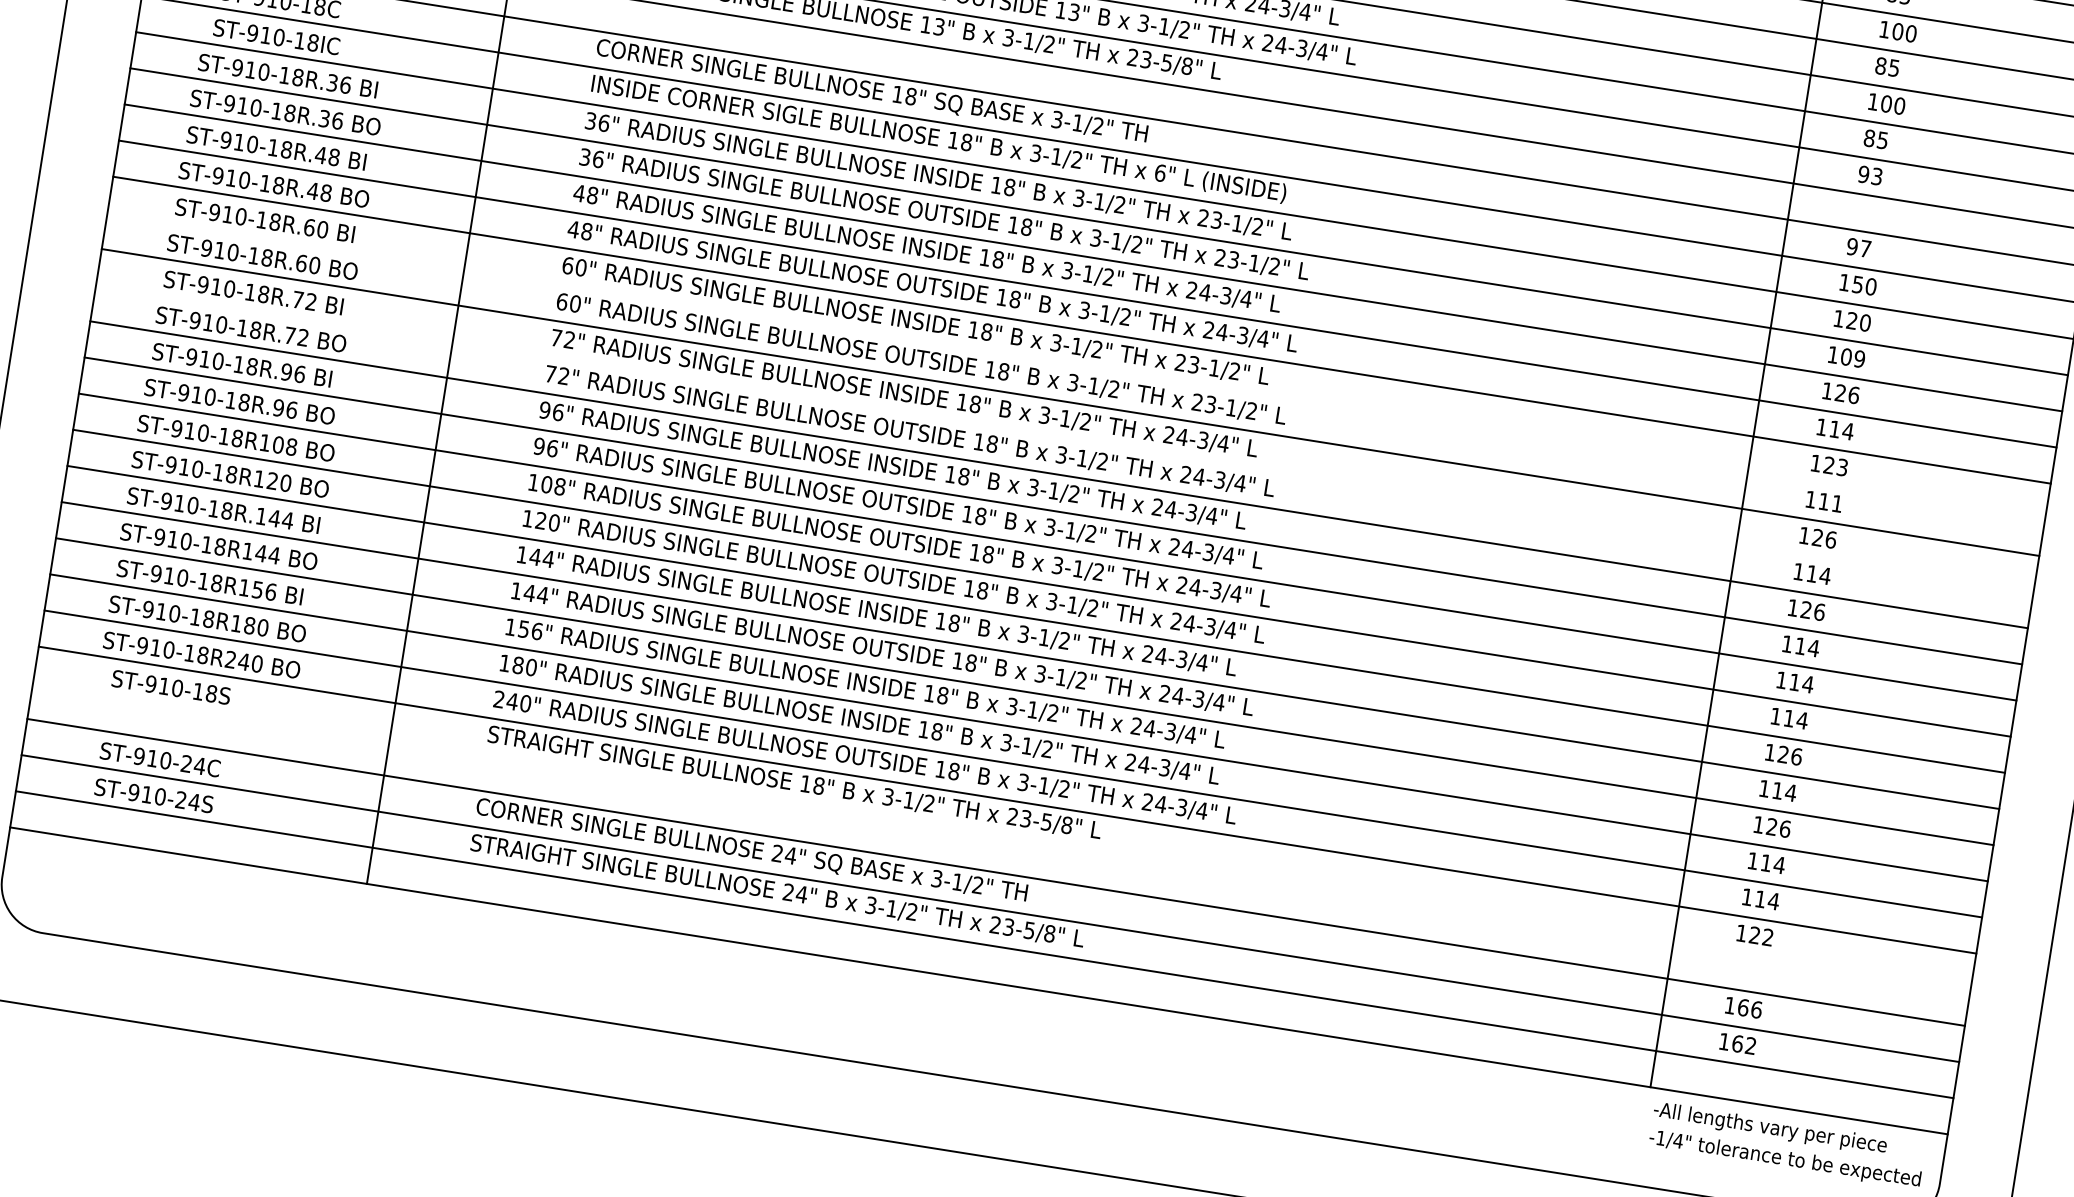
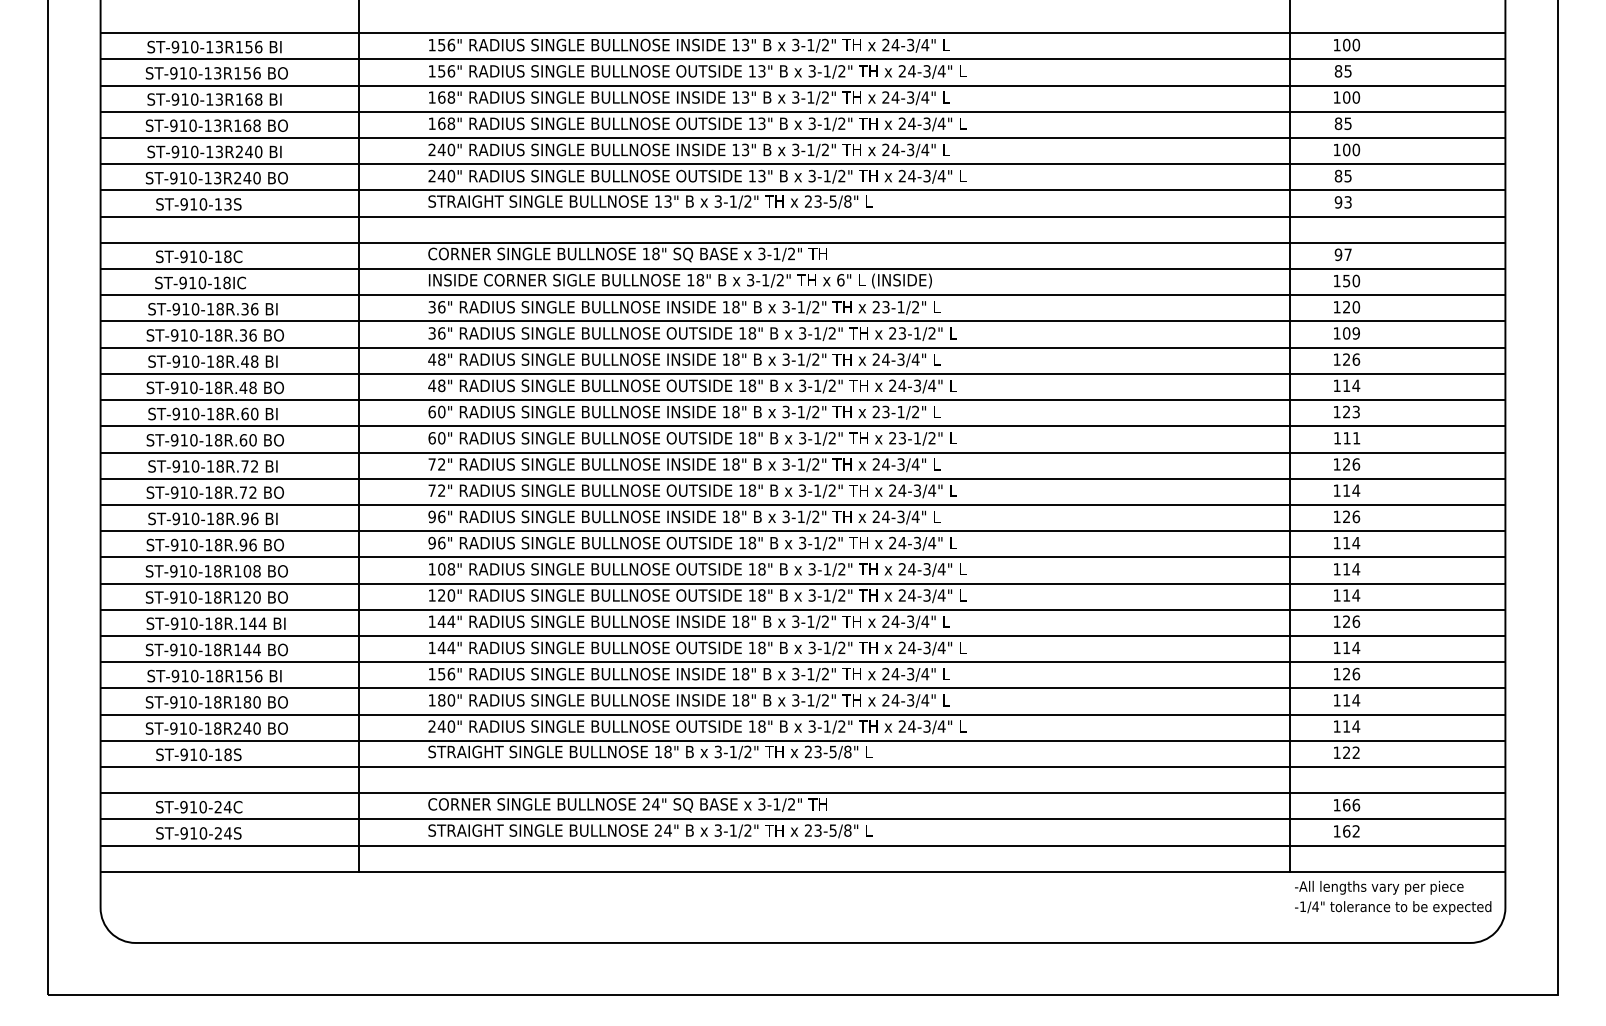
line: (1075, 366) -> (802, 426), added
line: (1064, 438) -> (802, 478), added
line: (1001, 836) -> (802, 767), added

